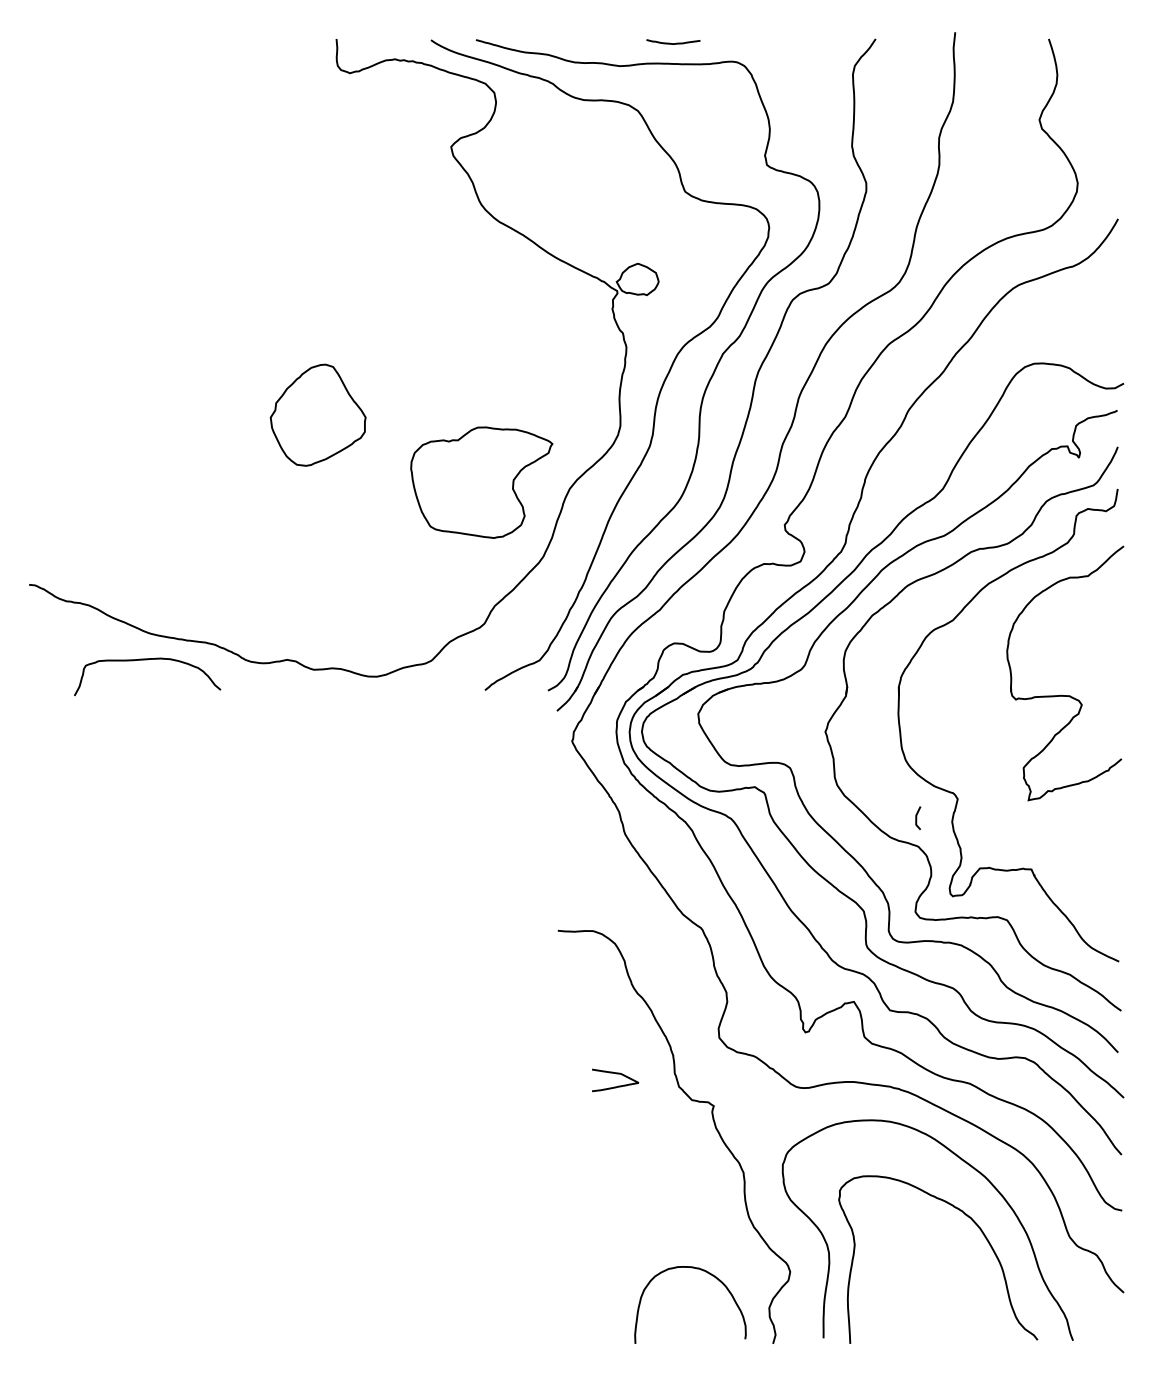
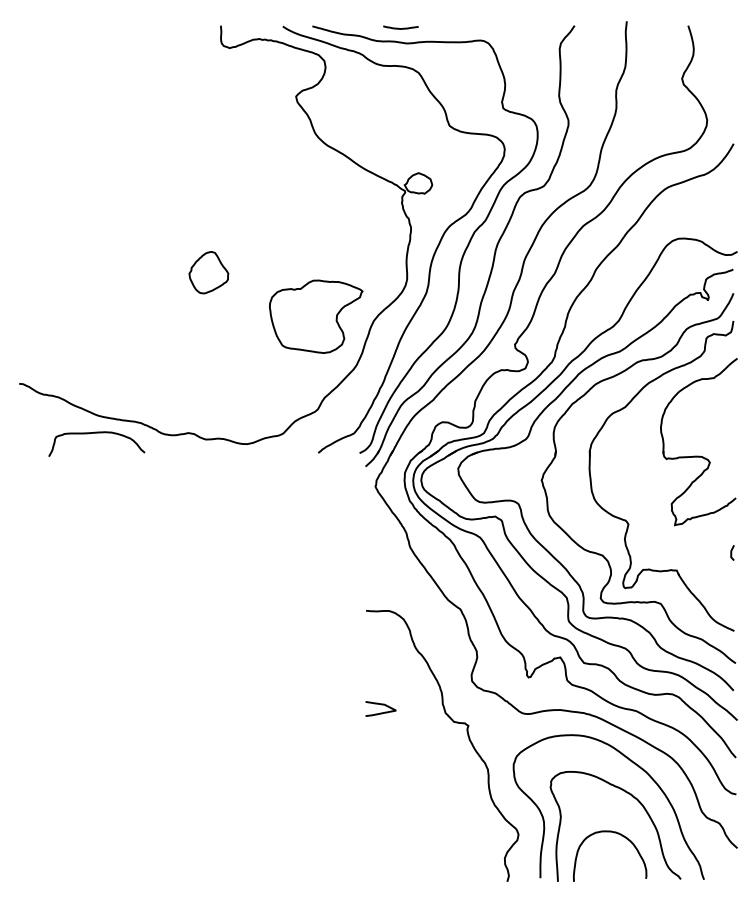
curve: (672, 43) -> (400, 28), moved
part: (317, 415) -> (208, 272), size x0.62
line: (918, 817) -> (732, 552), moved
curve: (616, 1075) -> (381, 705), moved
curve: (701, 1271) -> (617, 834), moved

